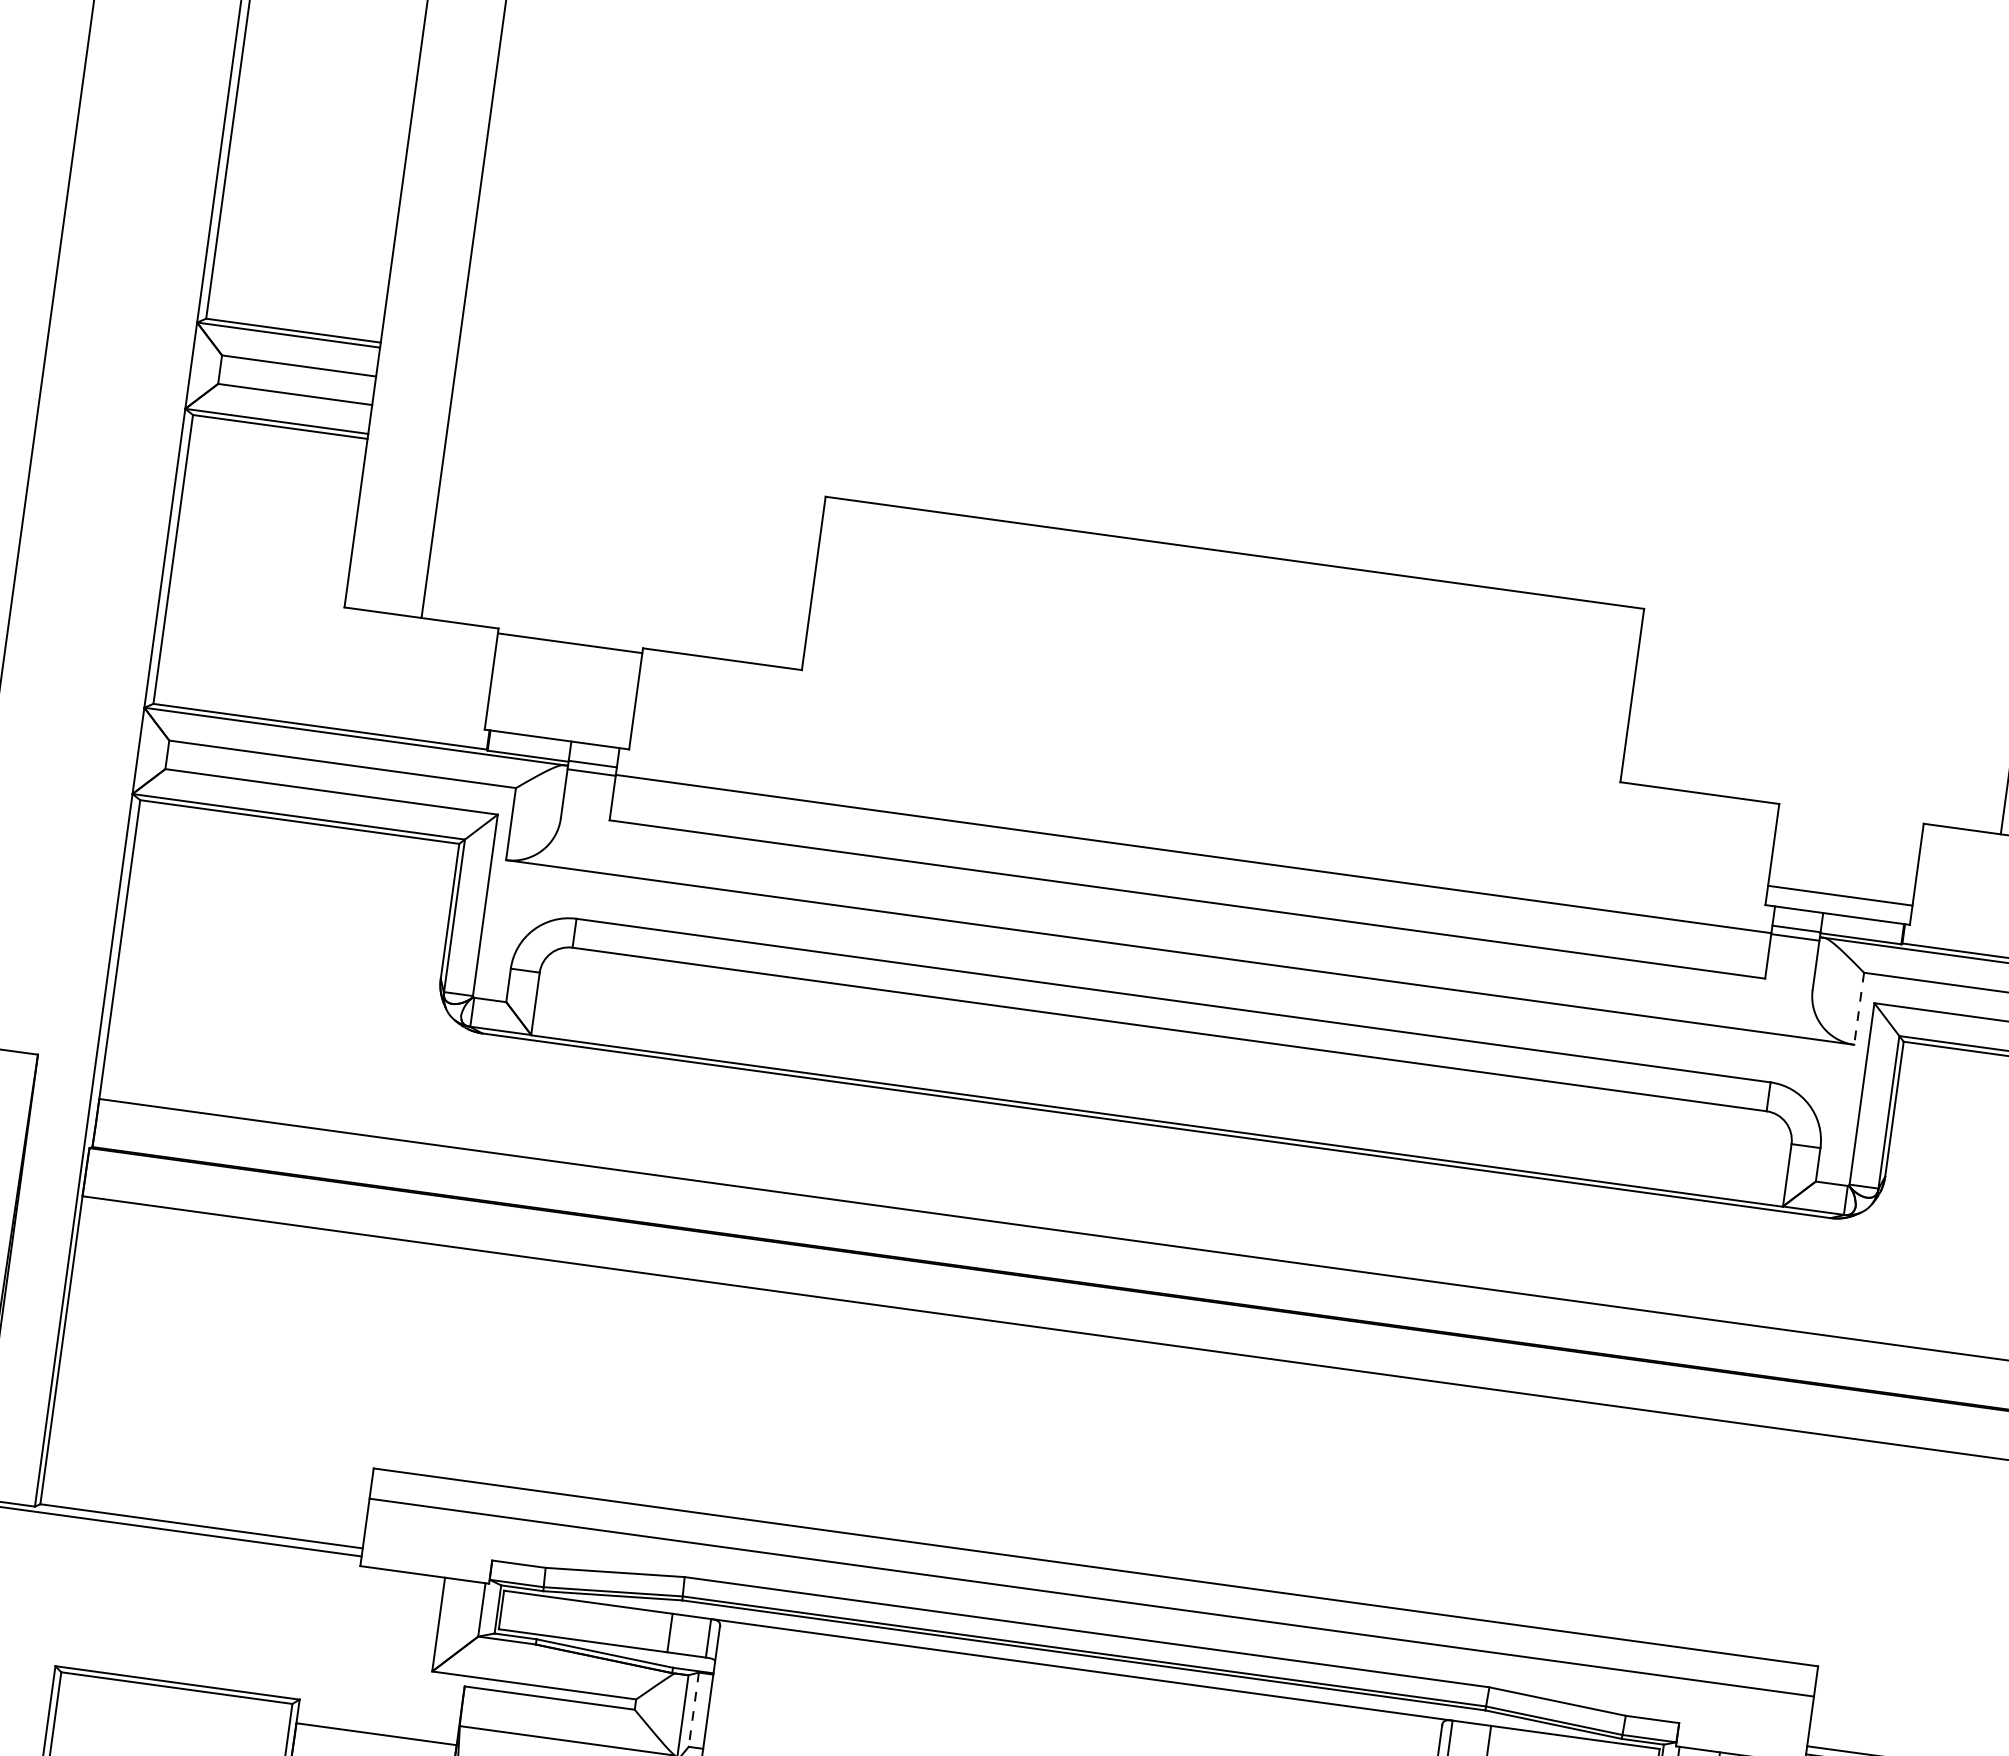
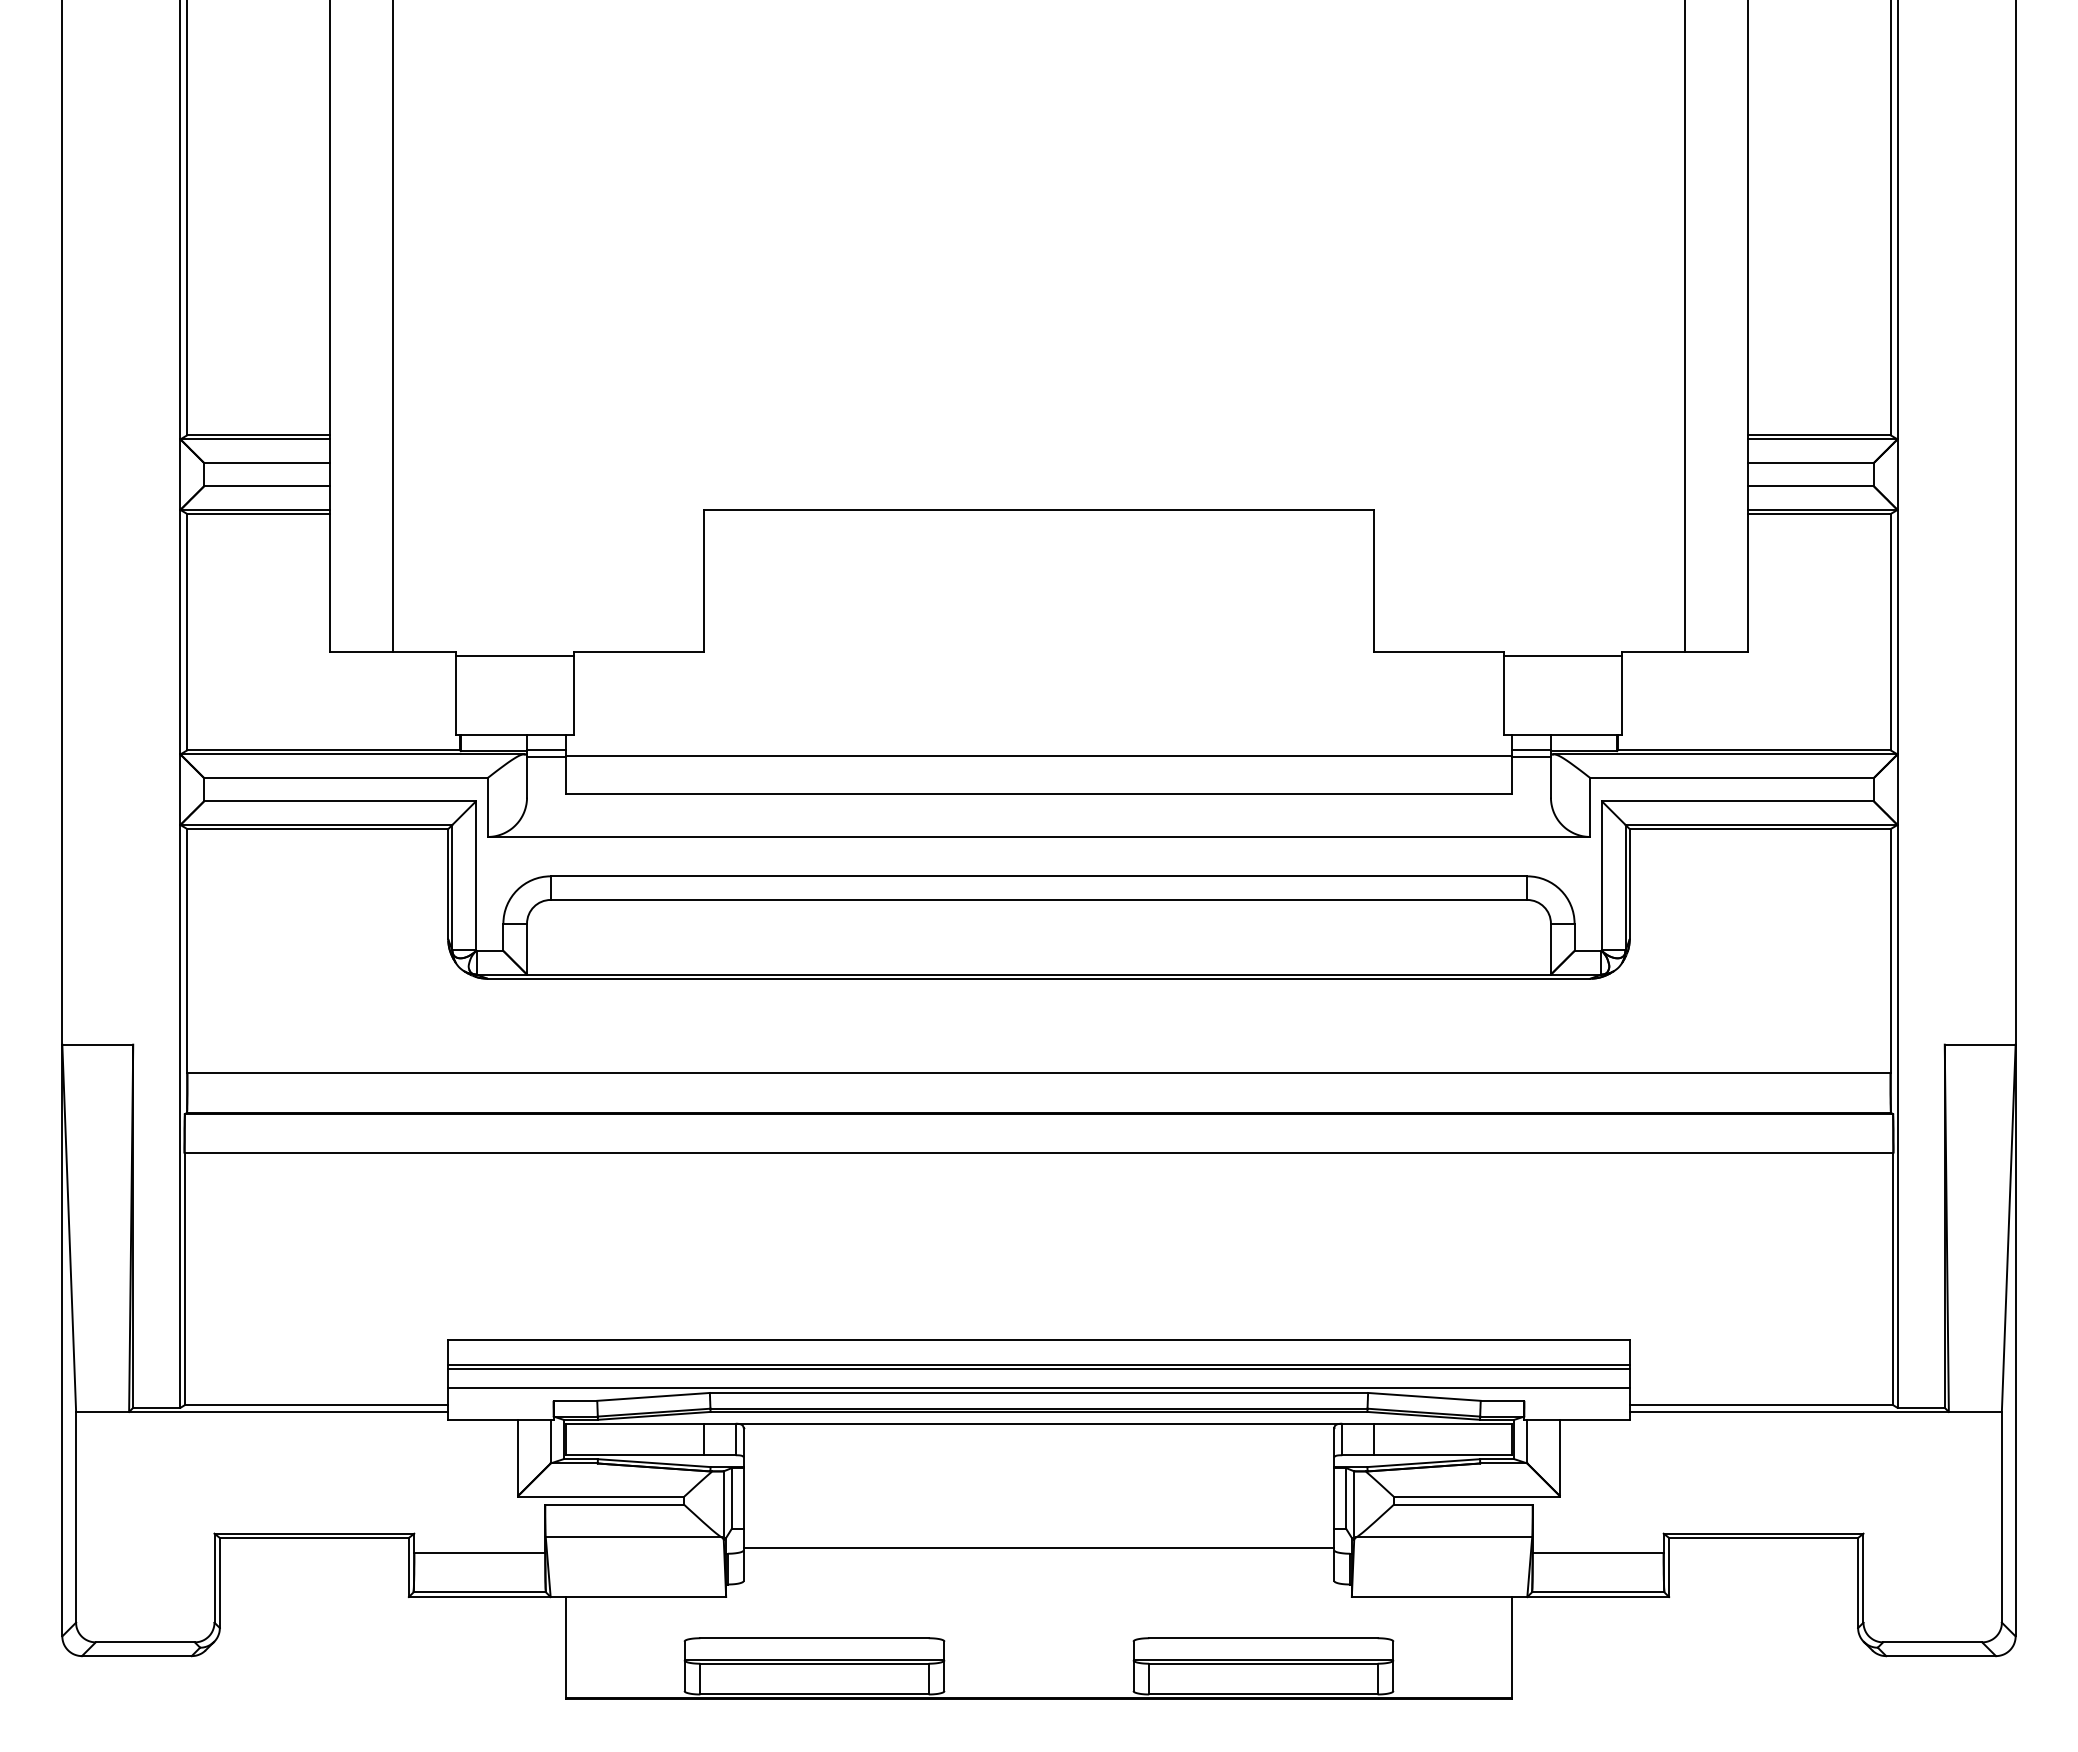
line: (1840, 895) -> (1562, 655), moved
line: (1859, 1010) -> (1590, 808), dashed -> solid
line: (1090, 1602) -> (1038, 1368), added
line: (1087, 1626) -> (1038, 1388), added
line: (693, 1709) -> (731, 1498), dashed -> solid

